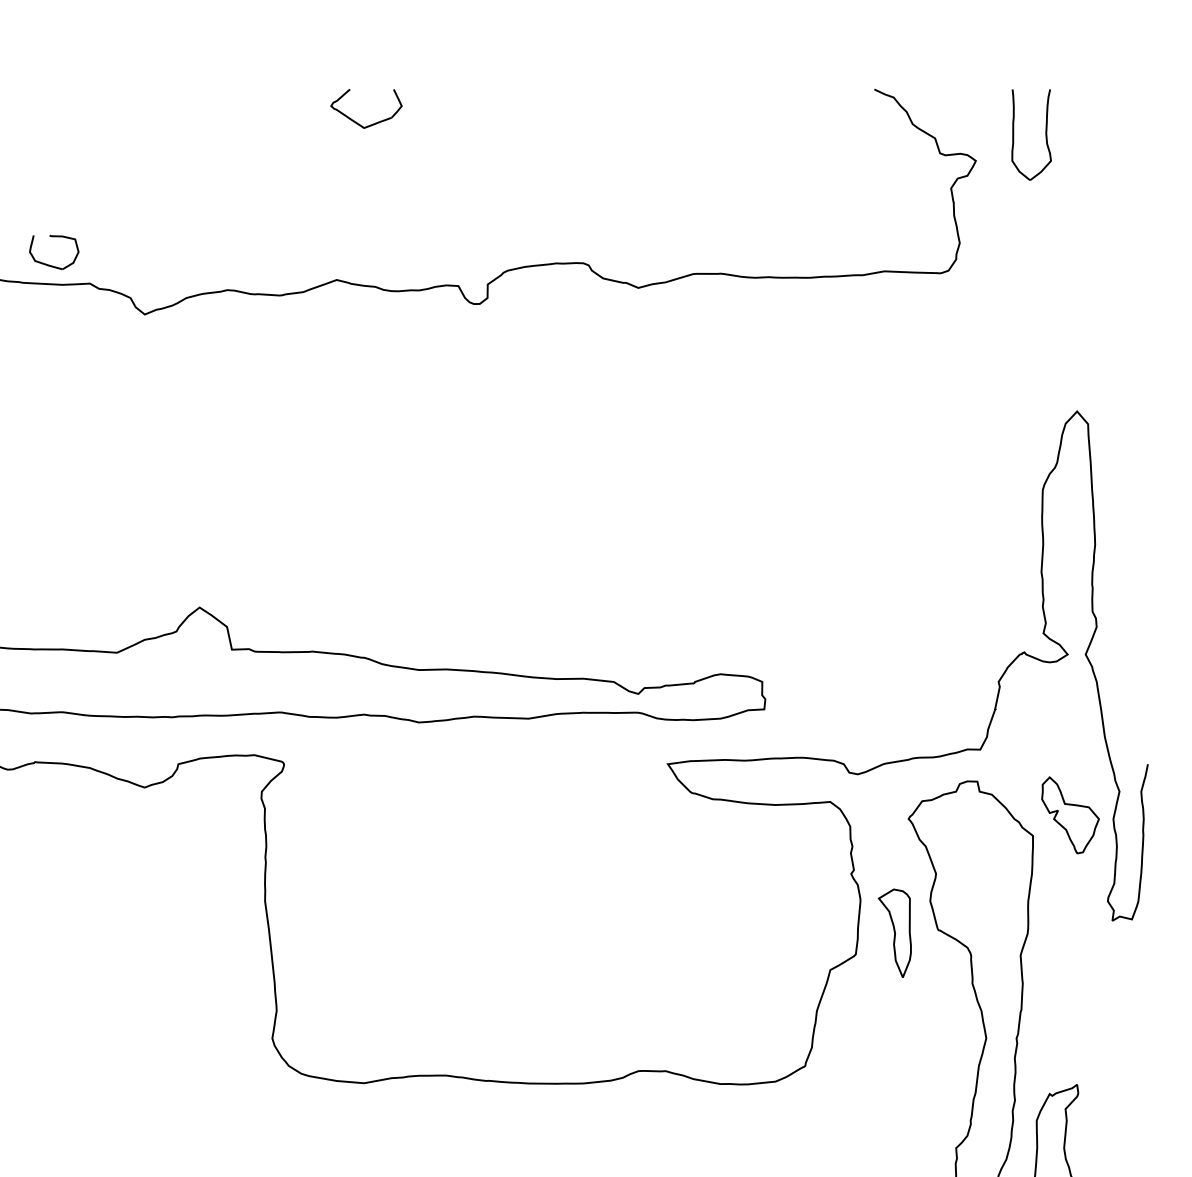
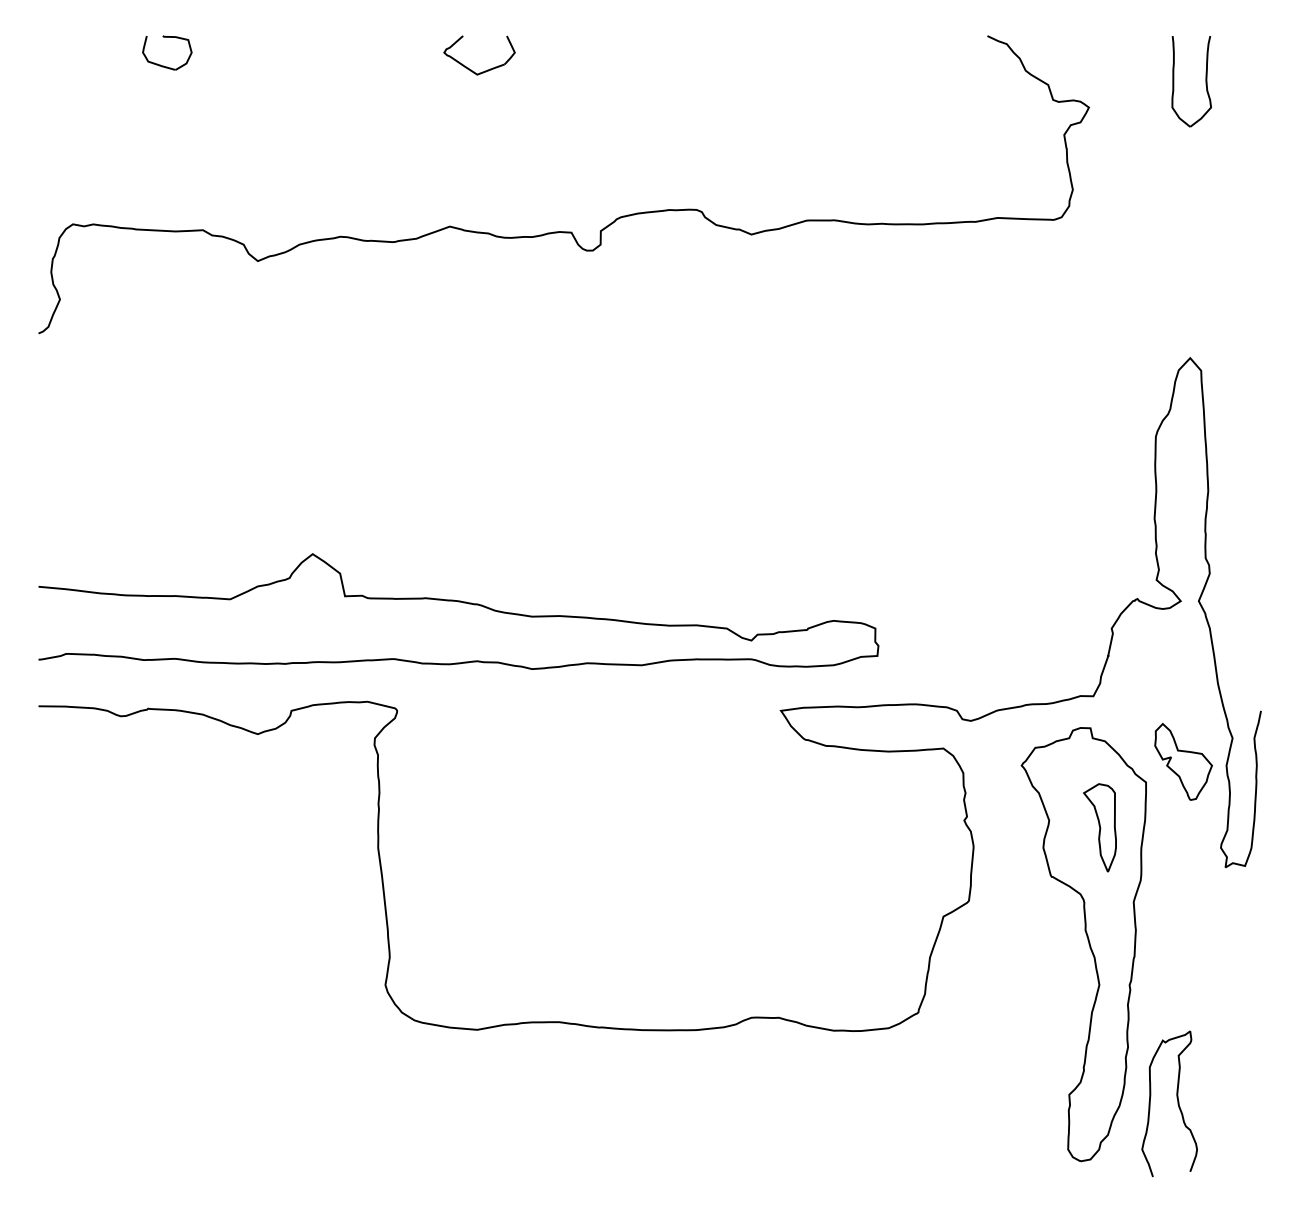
part: (1045, 134) -> (1205, 81), moved
part: (50, 264) -> (163, 65), moved
part: (894, 932) -> (1099, 827), moved

